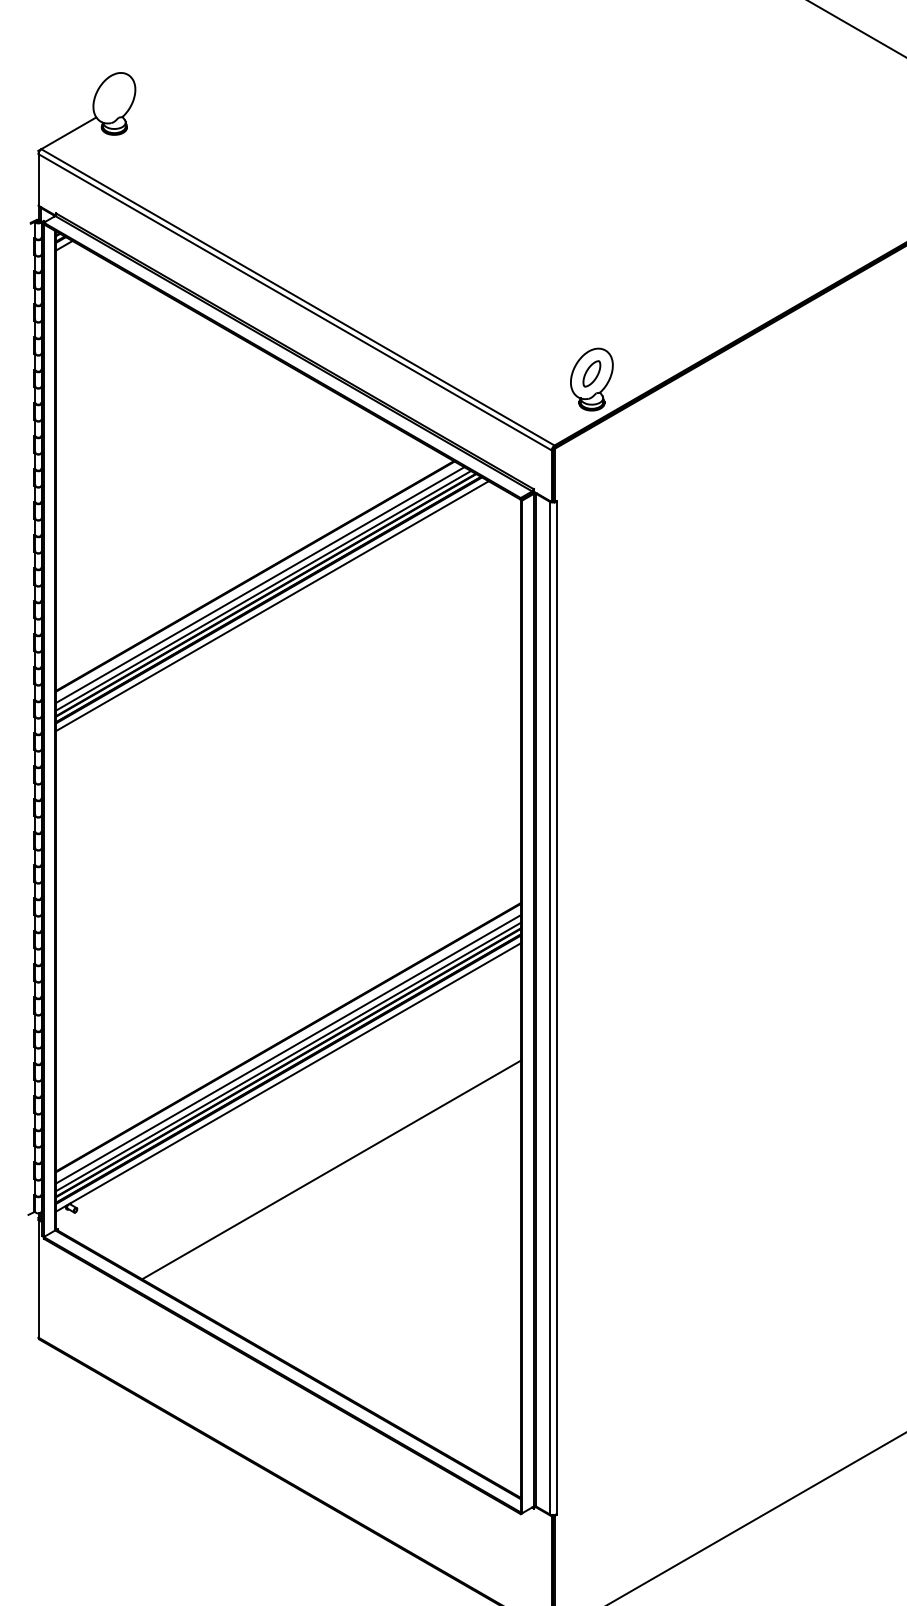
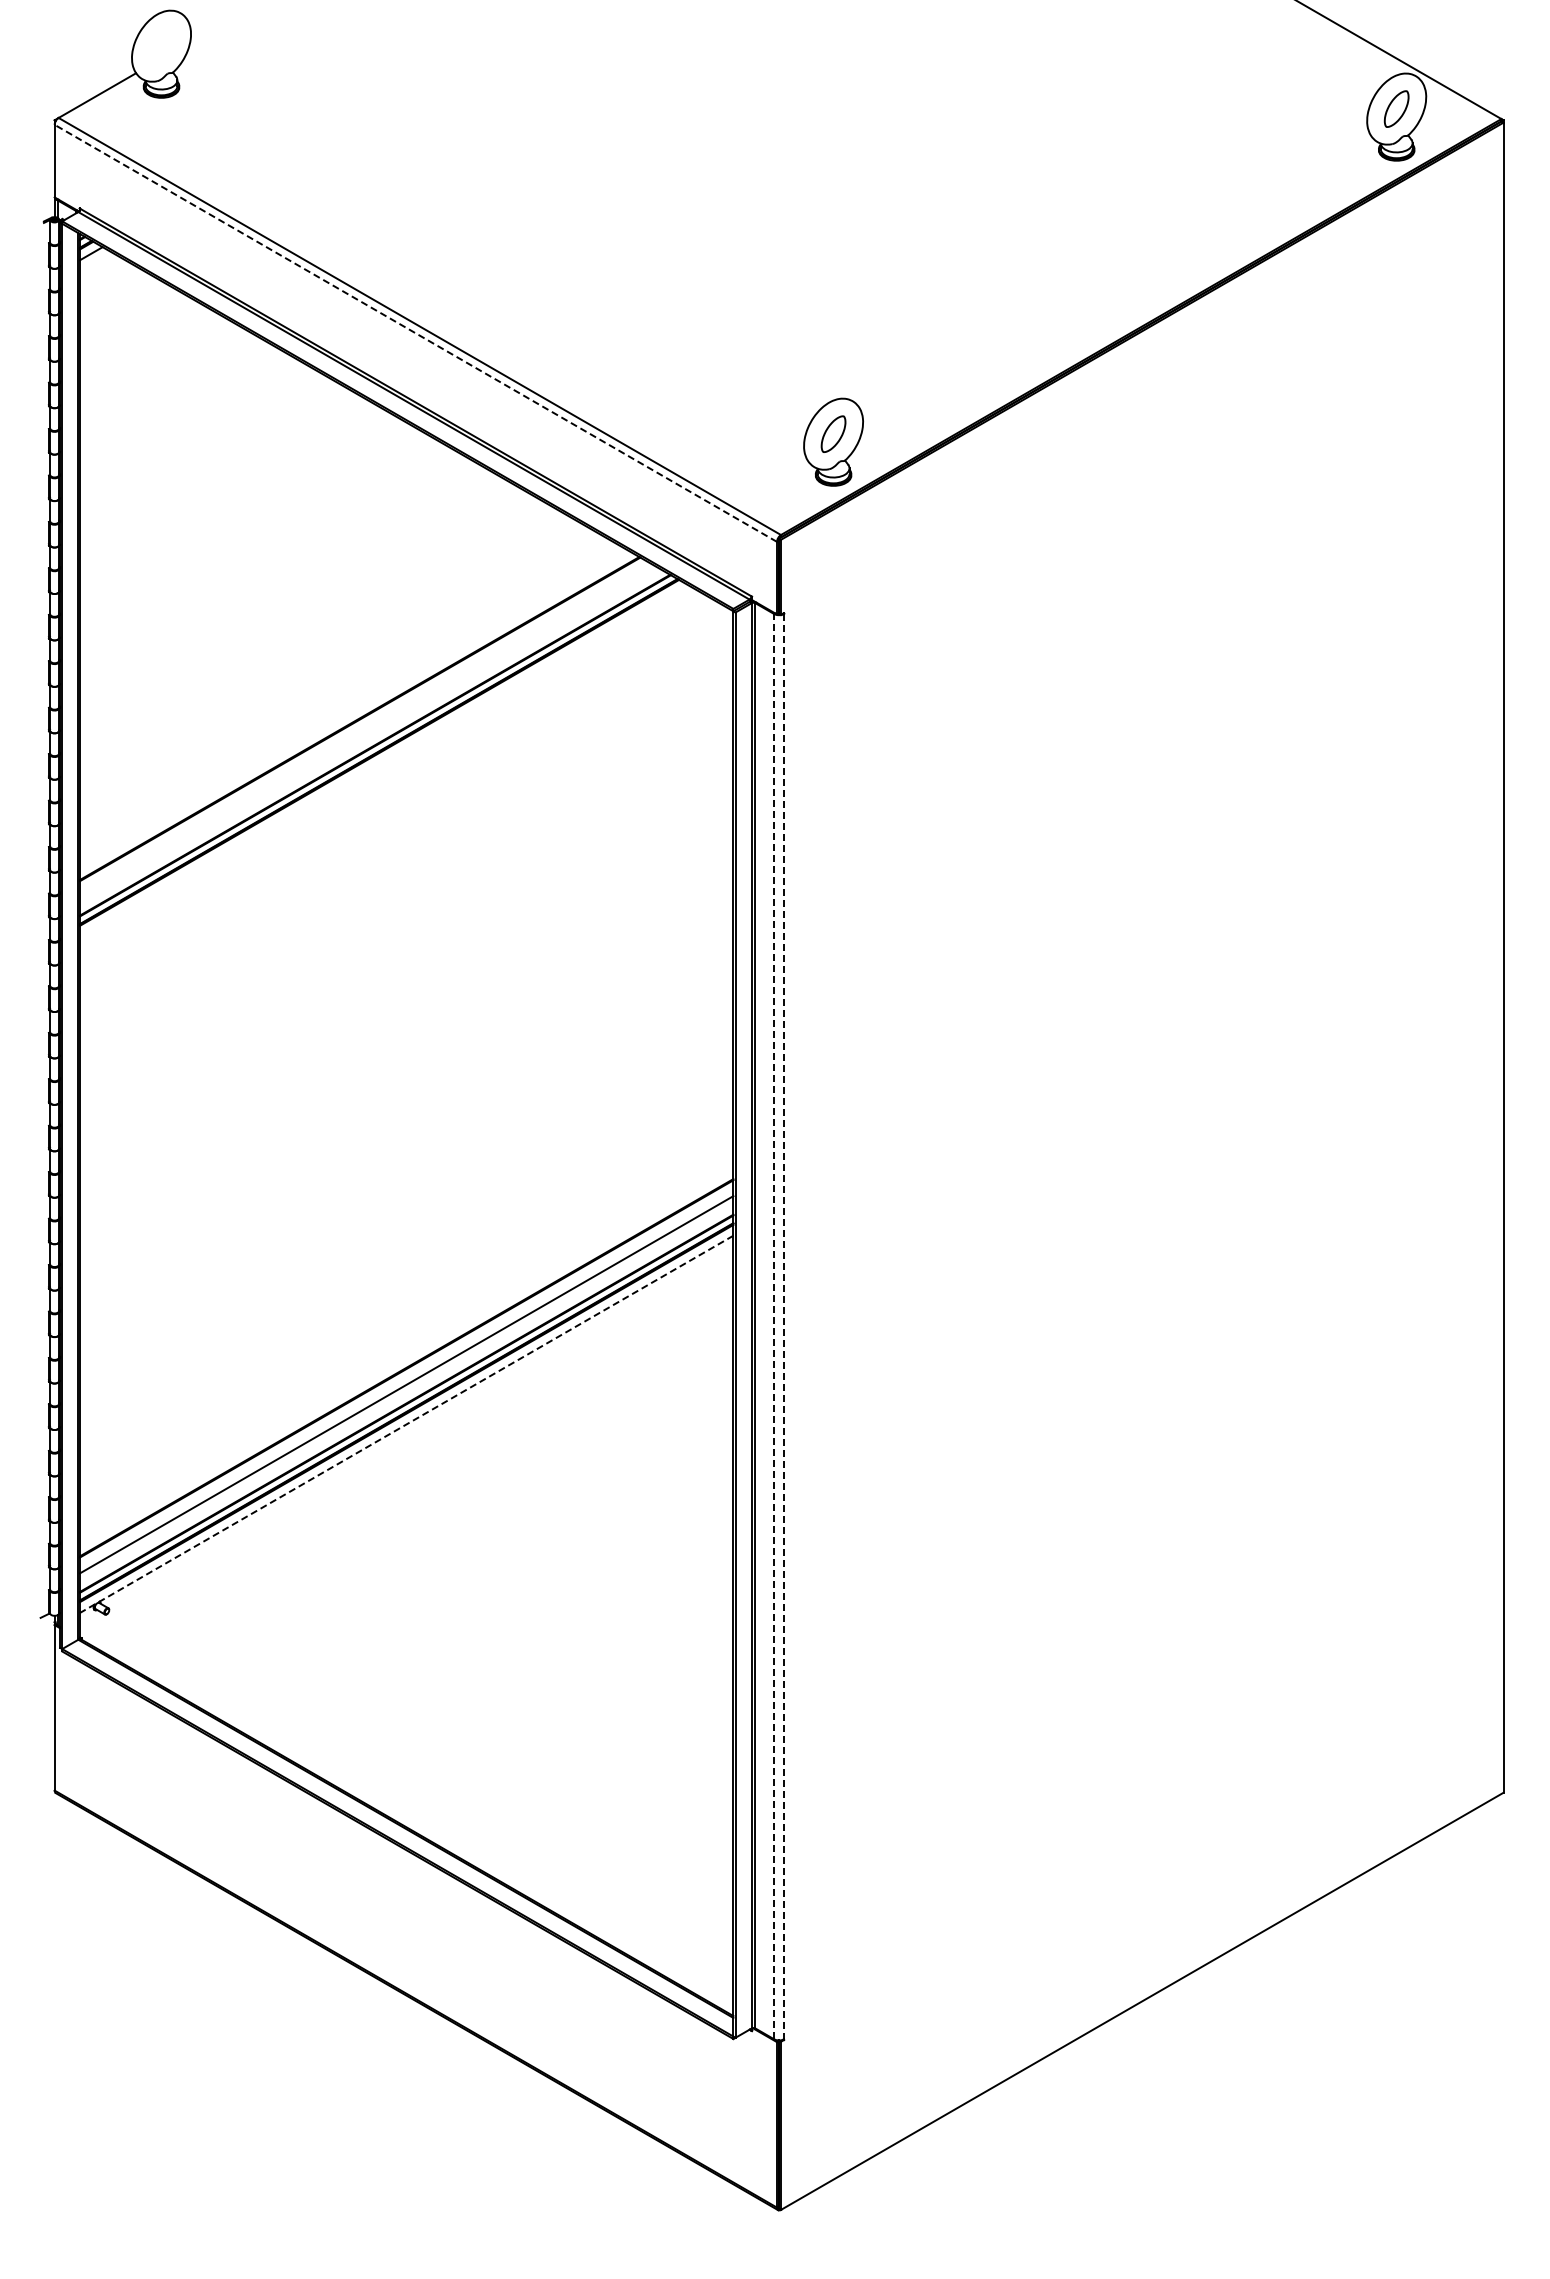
line: (294, 302) -> (415, 333), solid -> dashed
line: (260, 585) -> (367, 731), removed
line: (263, 590) -> (371, 738), removed
line: (272, 605) -> (384, 760), removed
line: (549, 1007) -> (774, 1326), solid -> dashed
line: (557, 1007) -> (784, 1326), solid -> dashed
line: (288, 1056) -> (406, 1395), removed
line: (288, 1077) -> (406, 1424), solid -> dashed
line: (331, 1169) -> (466, 1554), removed

